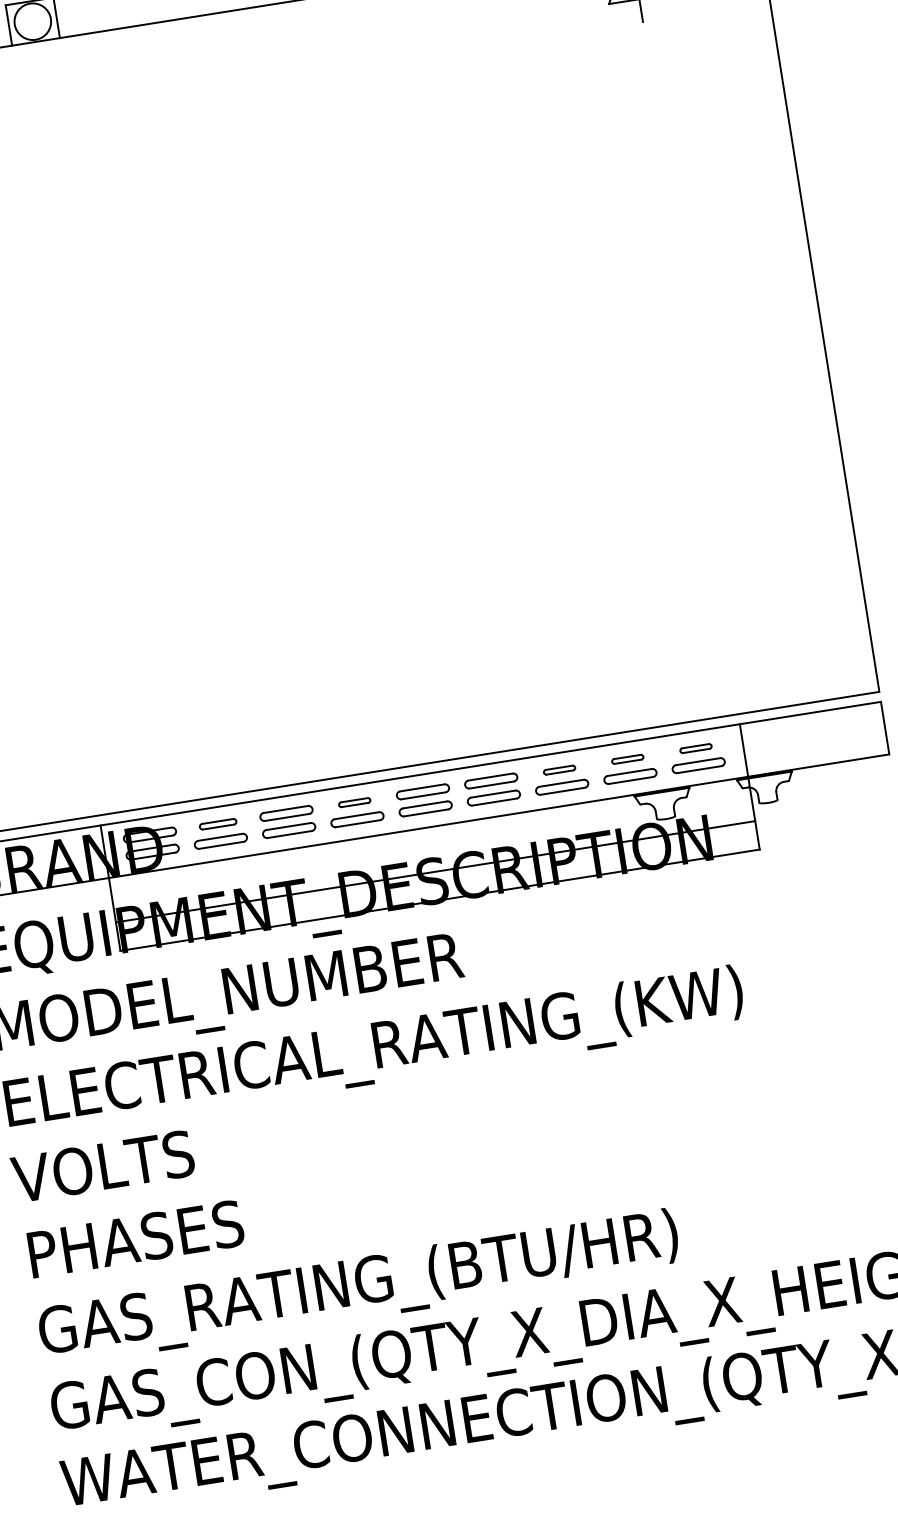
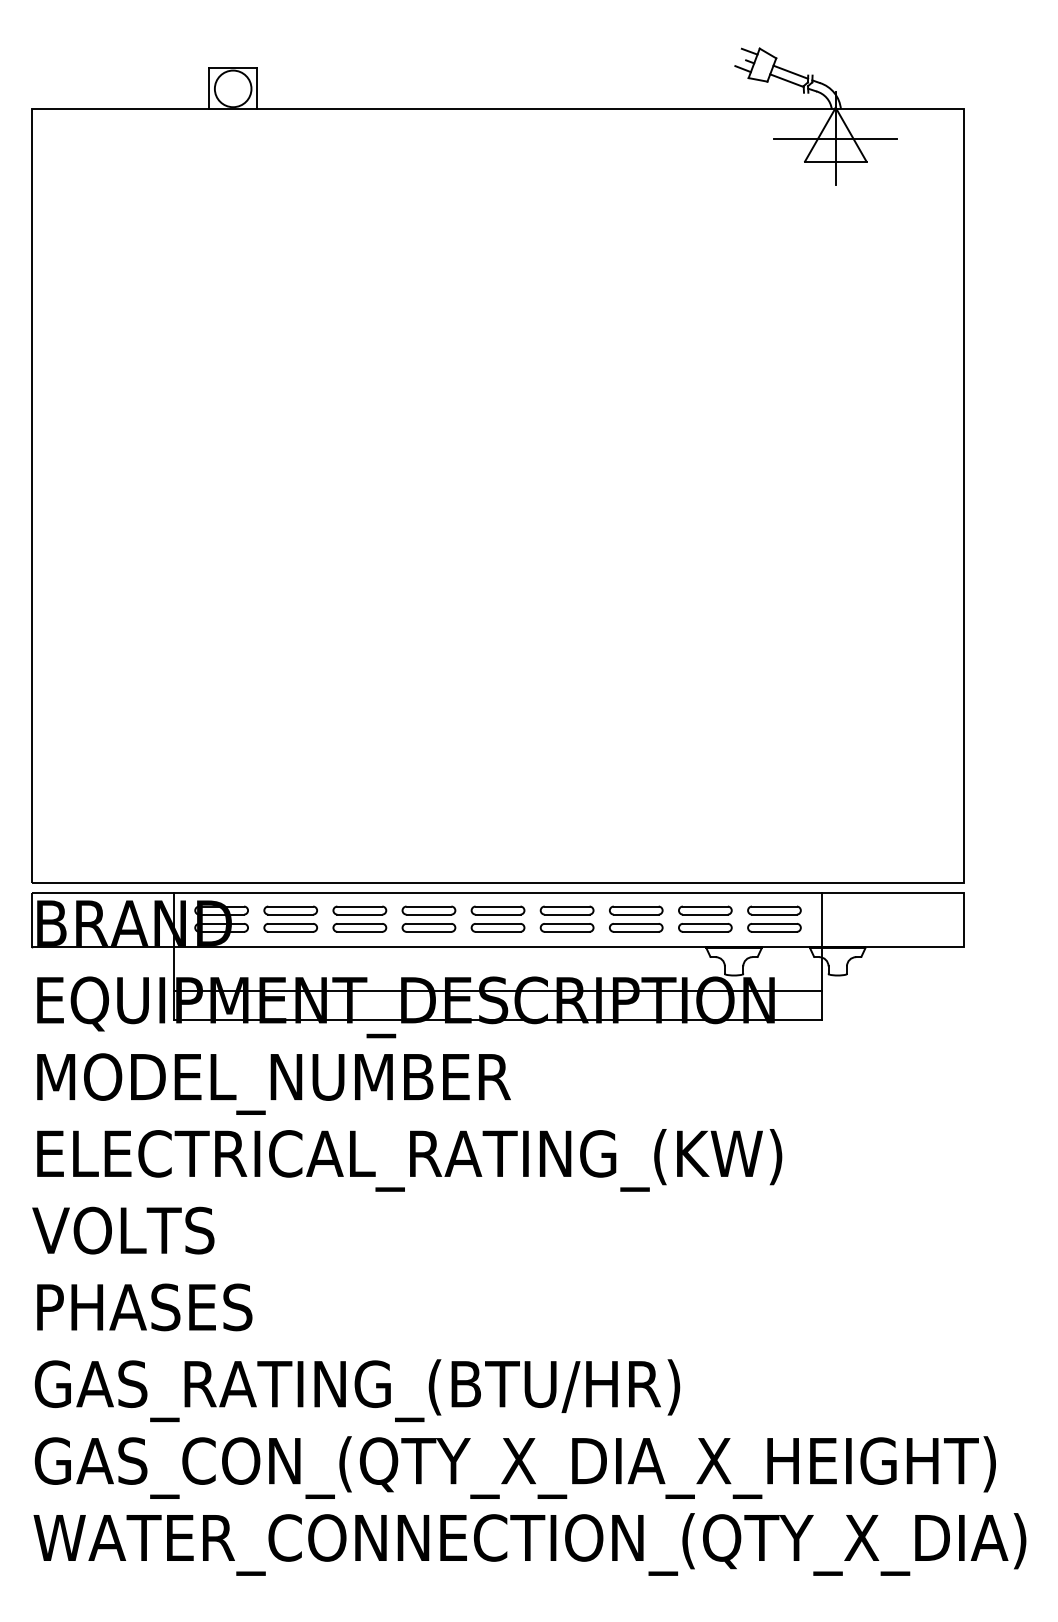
part: (696, 748) -> (774, 910), size x1.67
part: (627, 759) -> (705, 910), size x1.67
part: (559, 770) -> (636, 910), size x1.67
part: (354, 802) -> (428, 910), size x1.67
part: (217, 824) -> (290, 910), size x1.43

